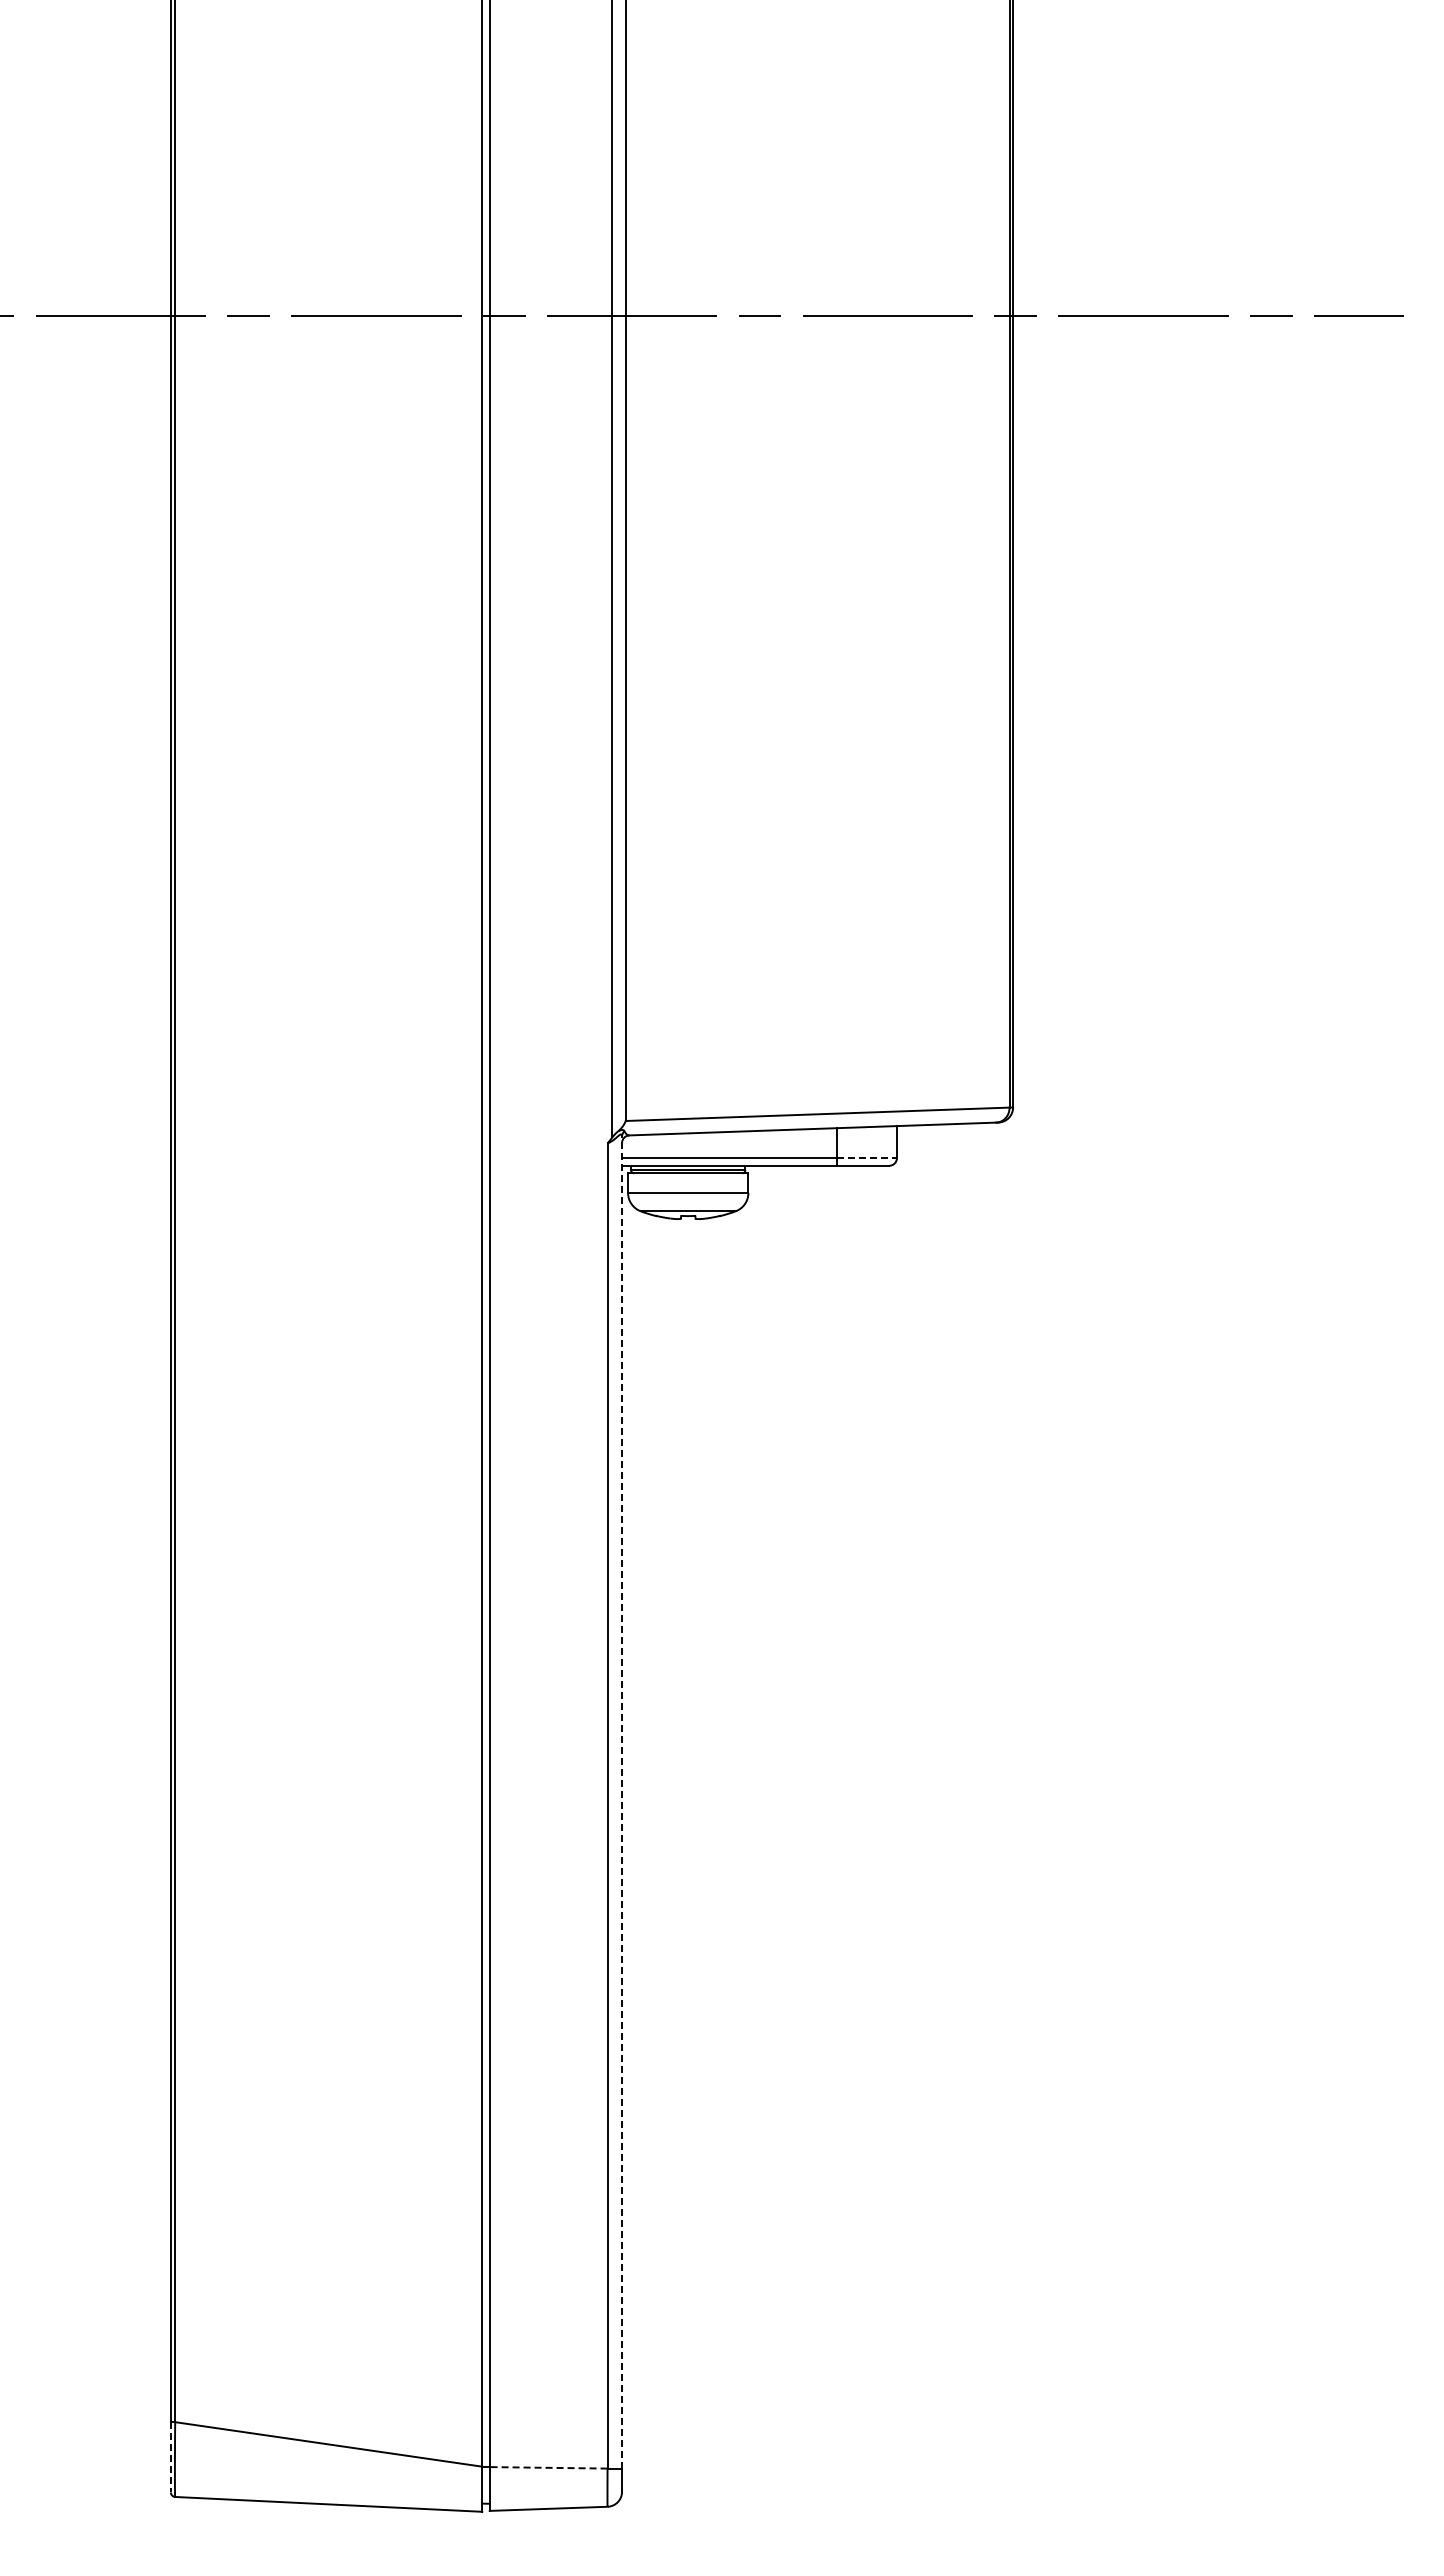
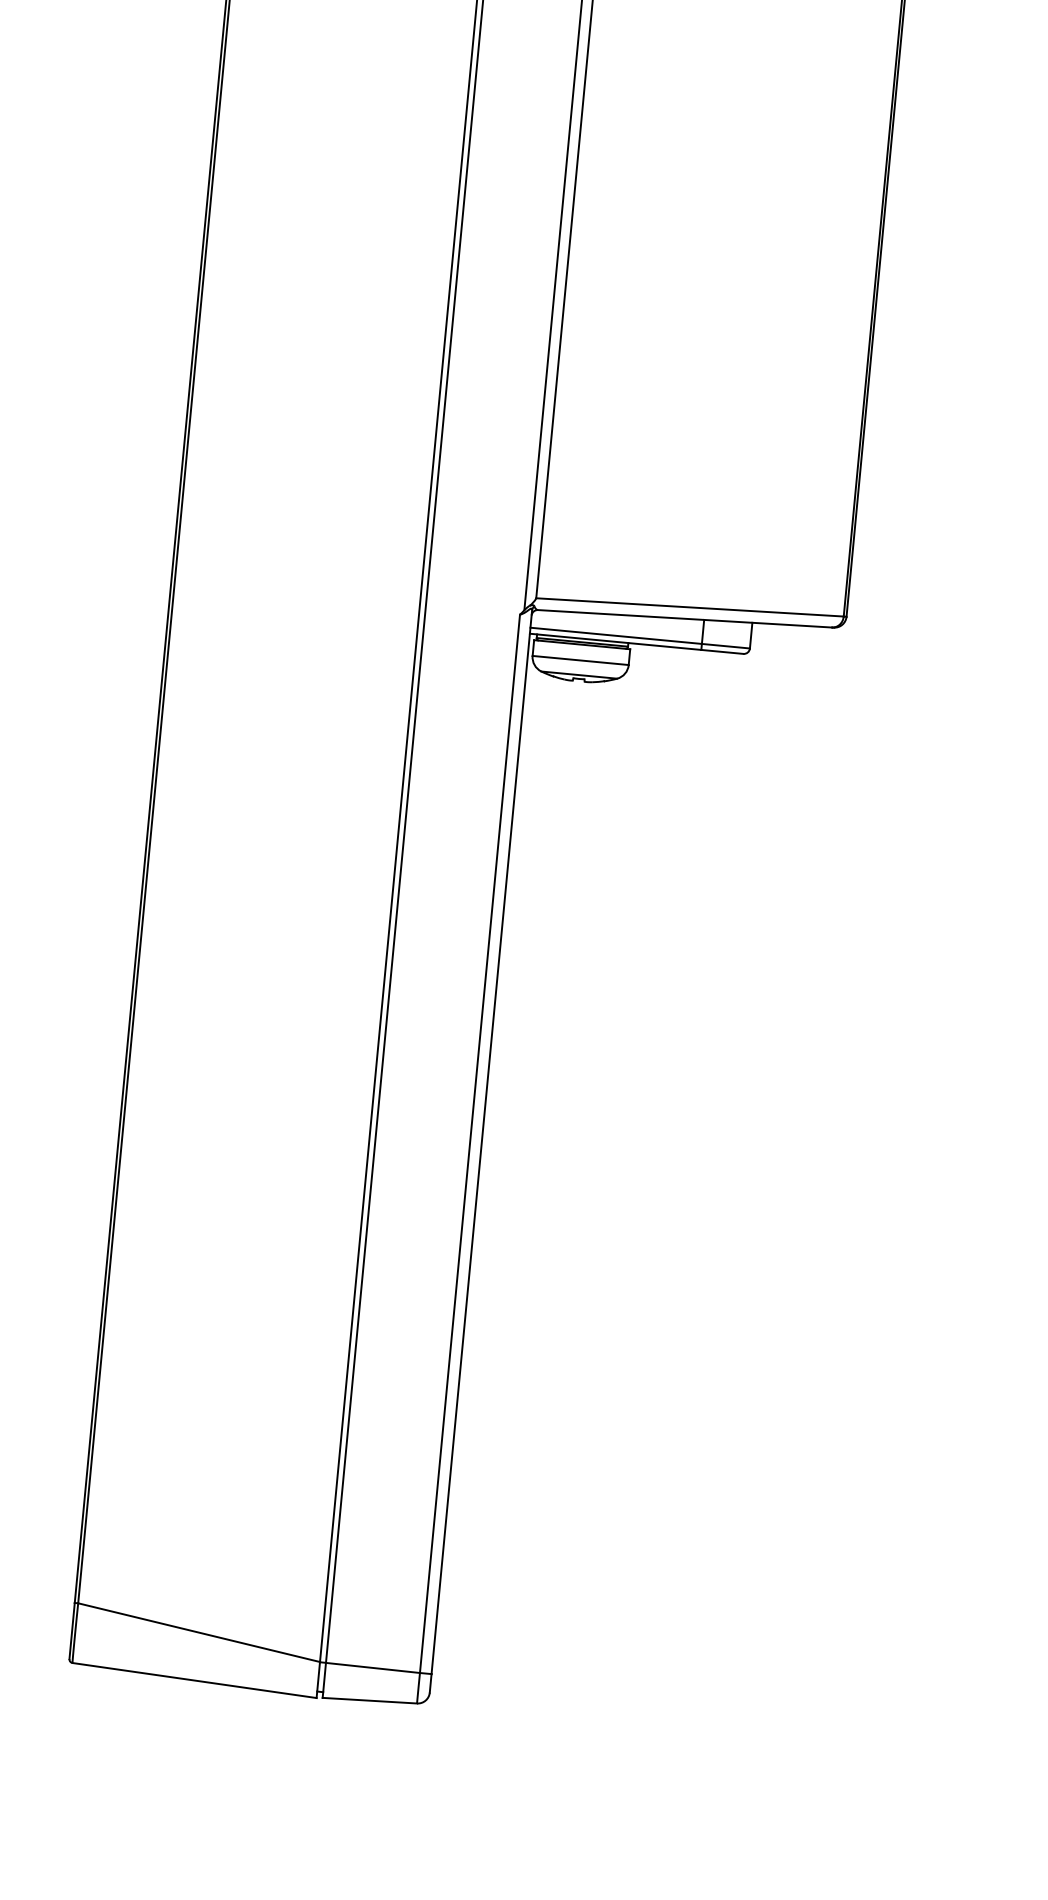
line: (867, 1158) -> (726, 646), dashed -> solid
line: (622, 1802) -> (482, 1142), dashed -> solid
line: (170, 2457) -> (71, 1631), dashed -> solid
line: (548, 2467) -> (372, 1667), dashed -> solid

